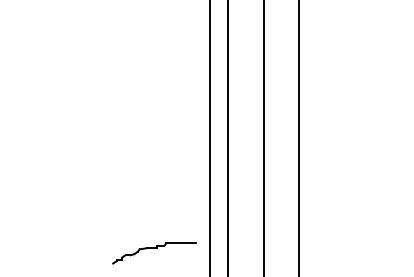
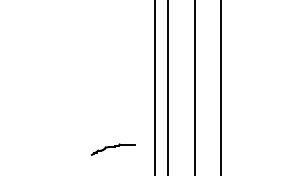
part: (154, 253) -> (113, 149), size x0.7

